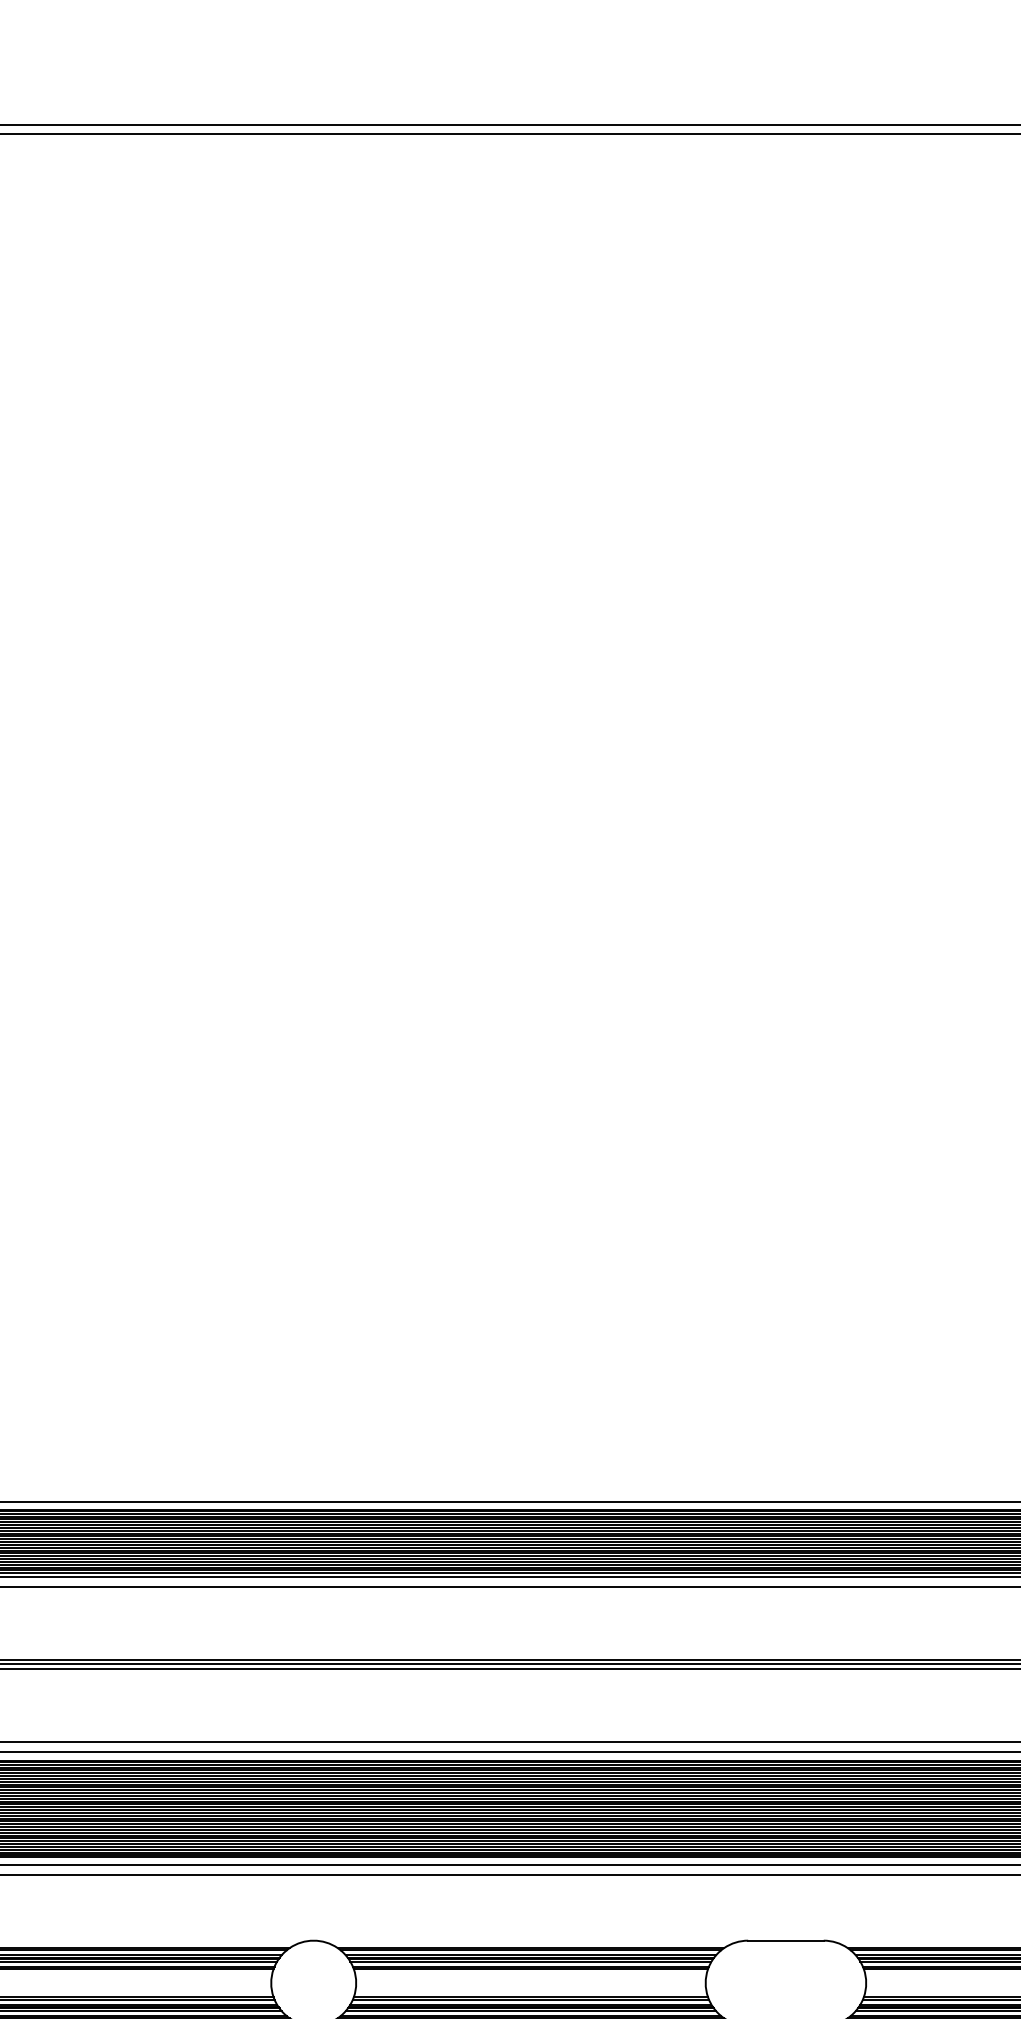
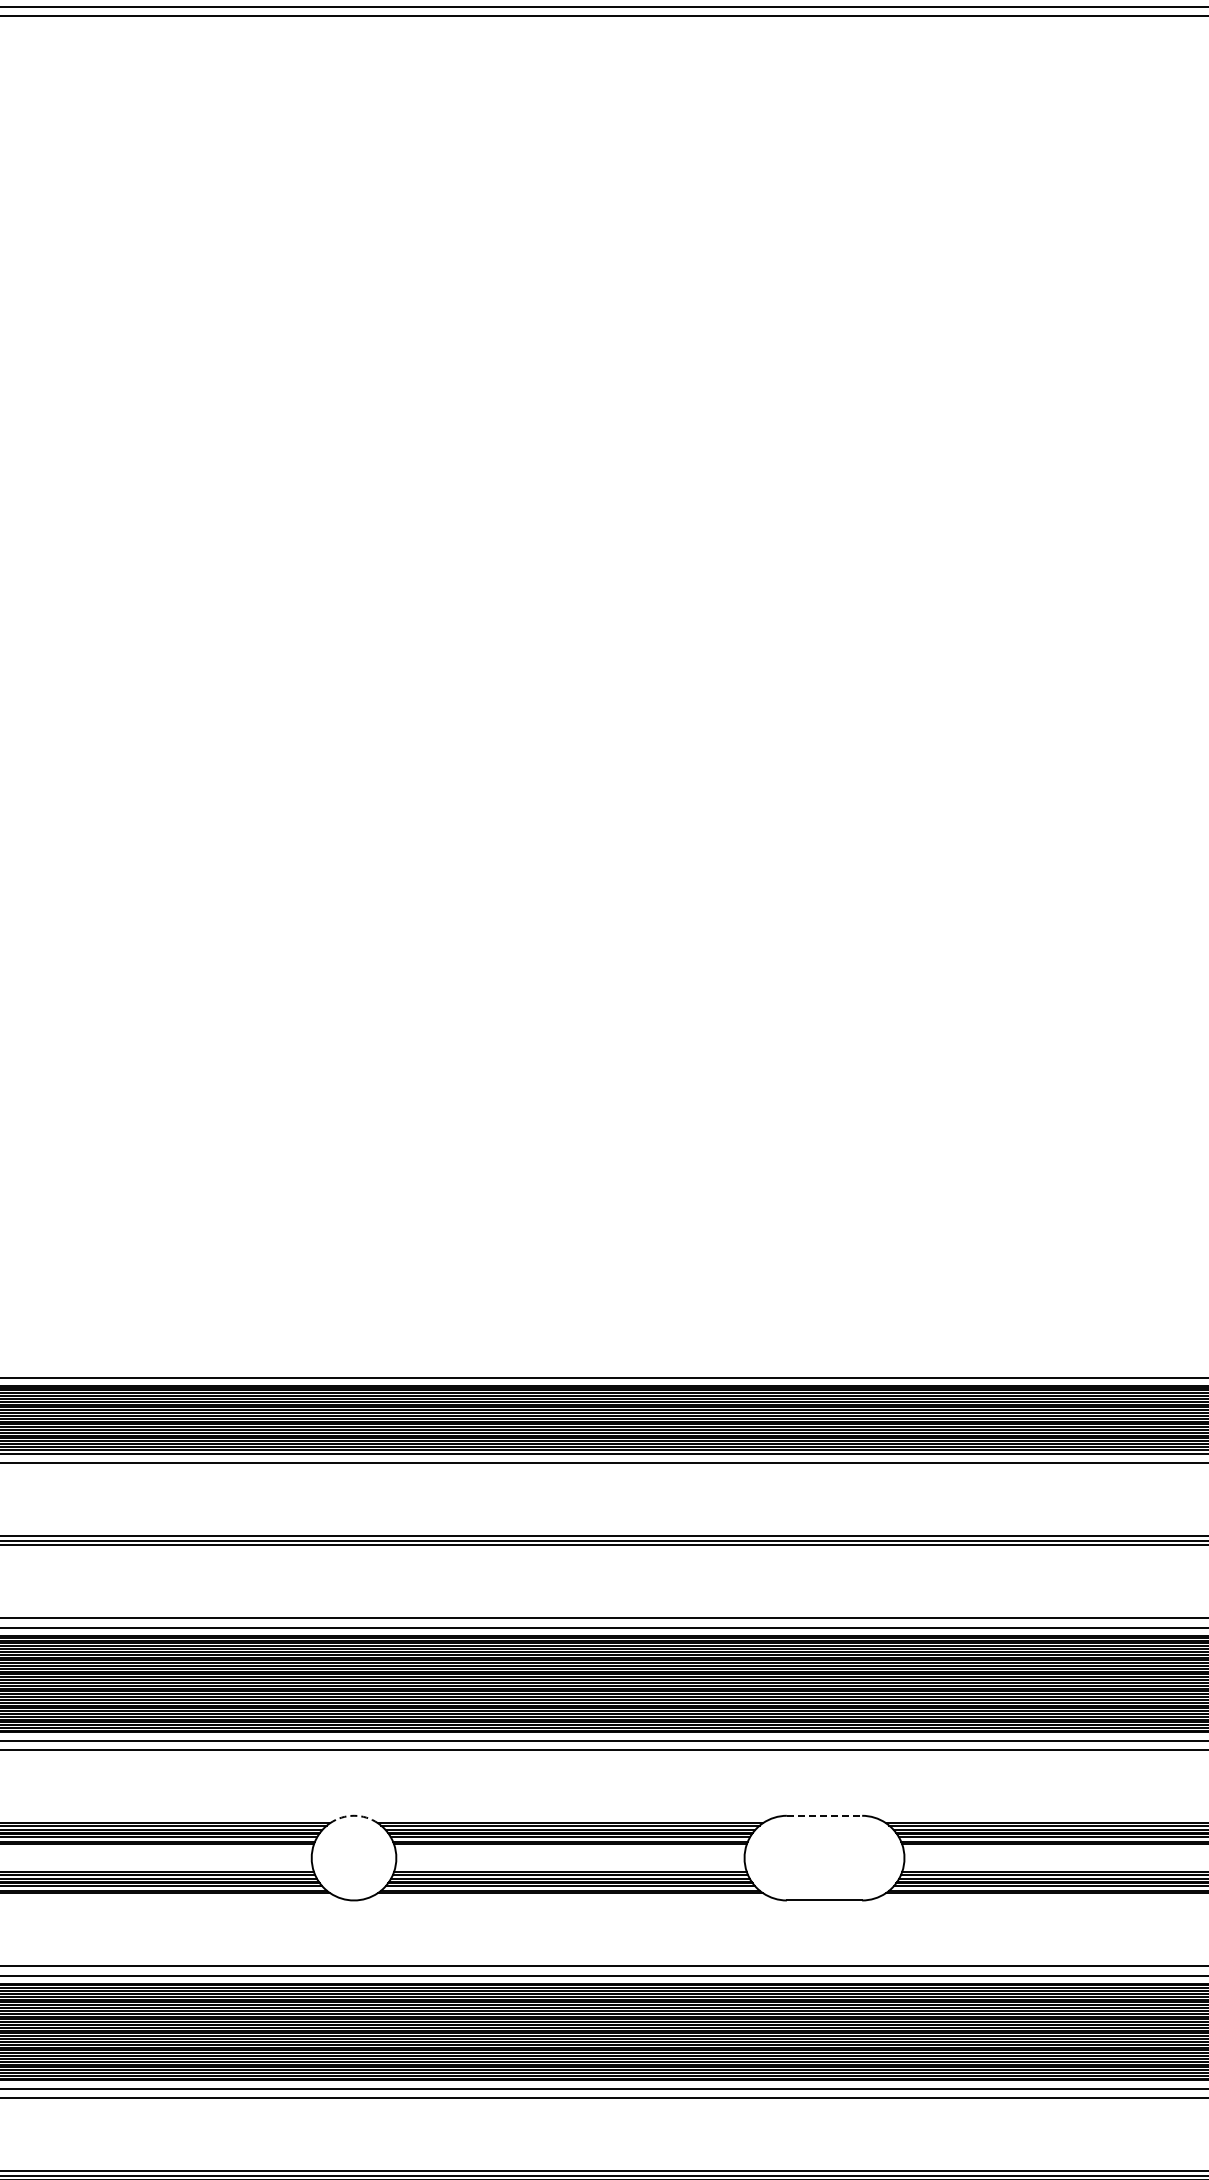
arc: (314, 1940) -> (354, 1815), solid -> dashed
line: (785, 1940) -> (824, 1815), solid -> dashed

